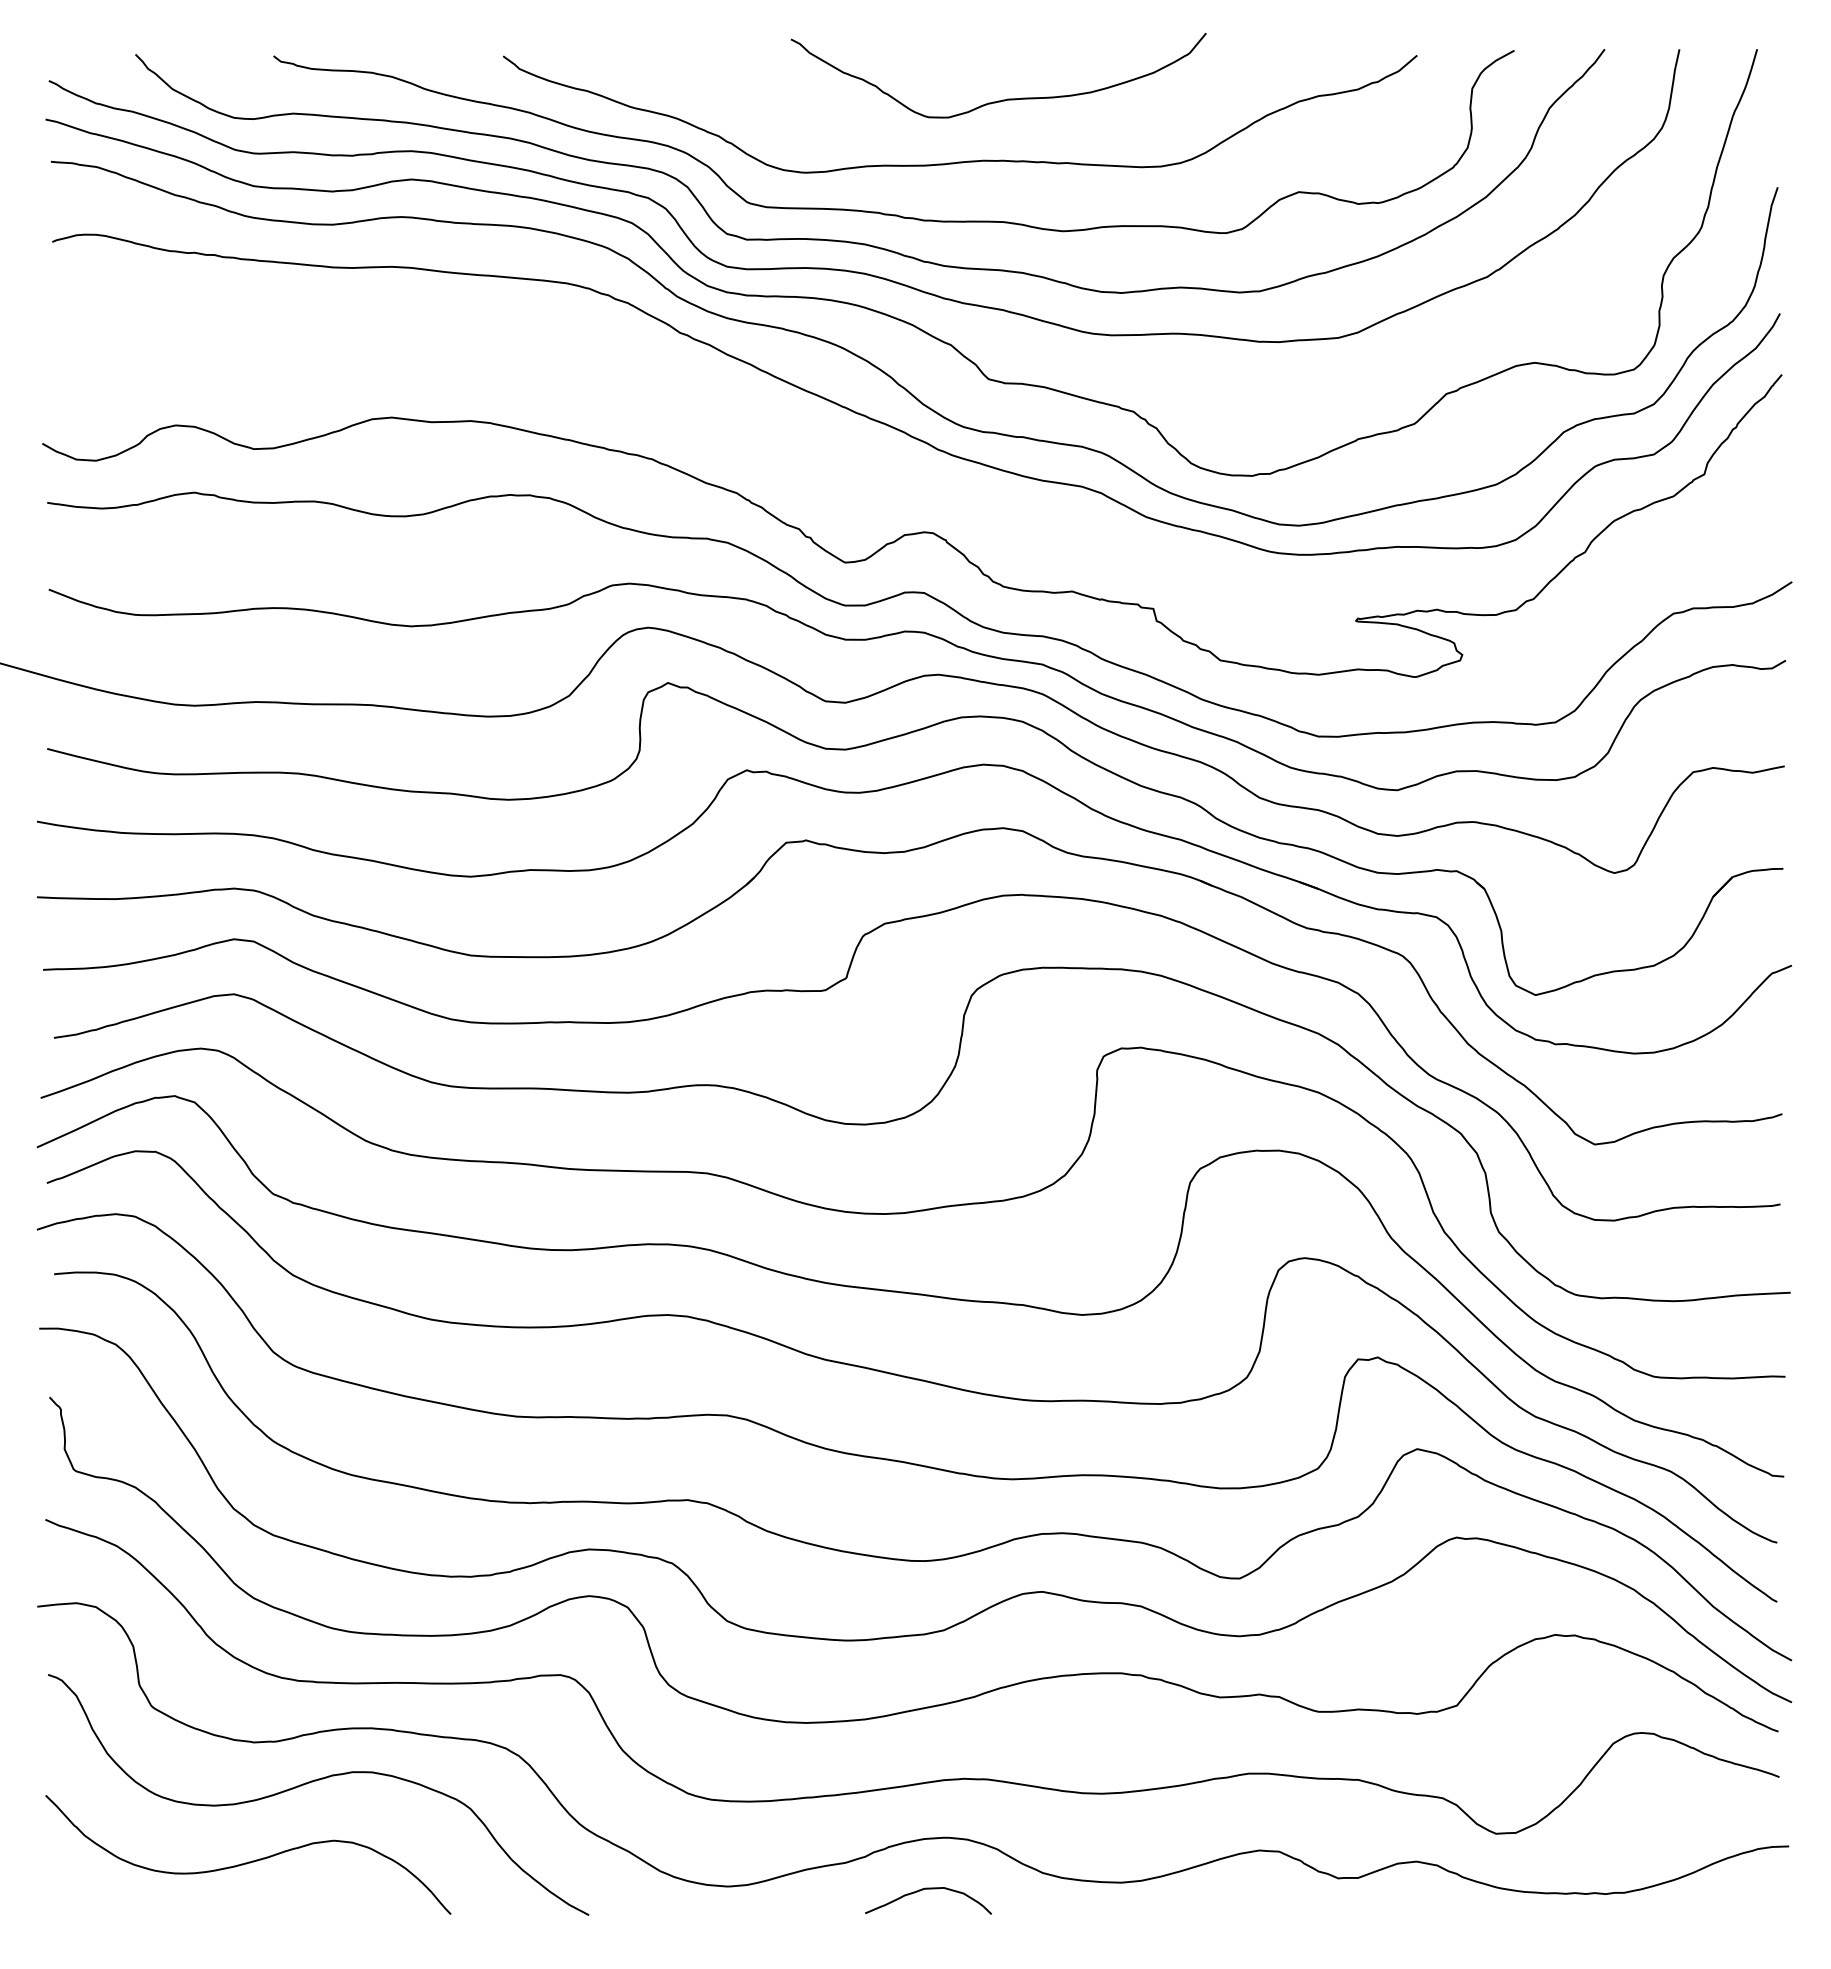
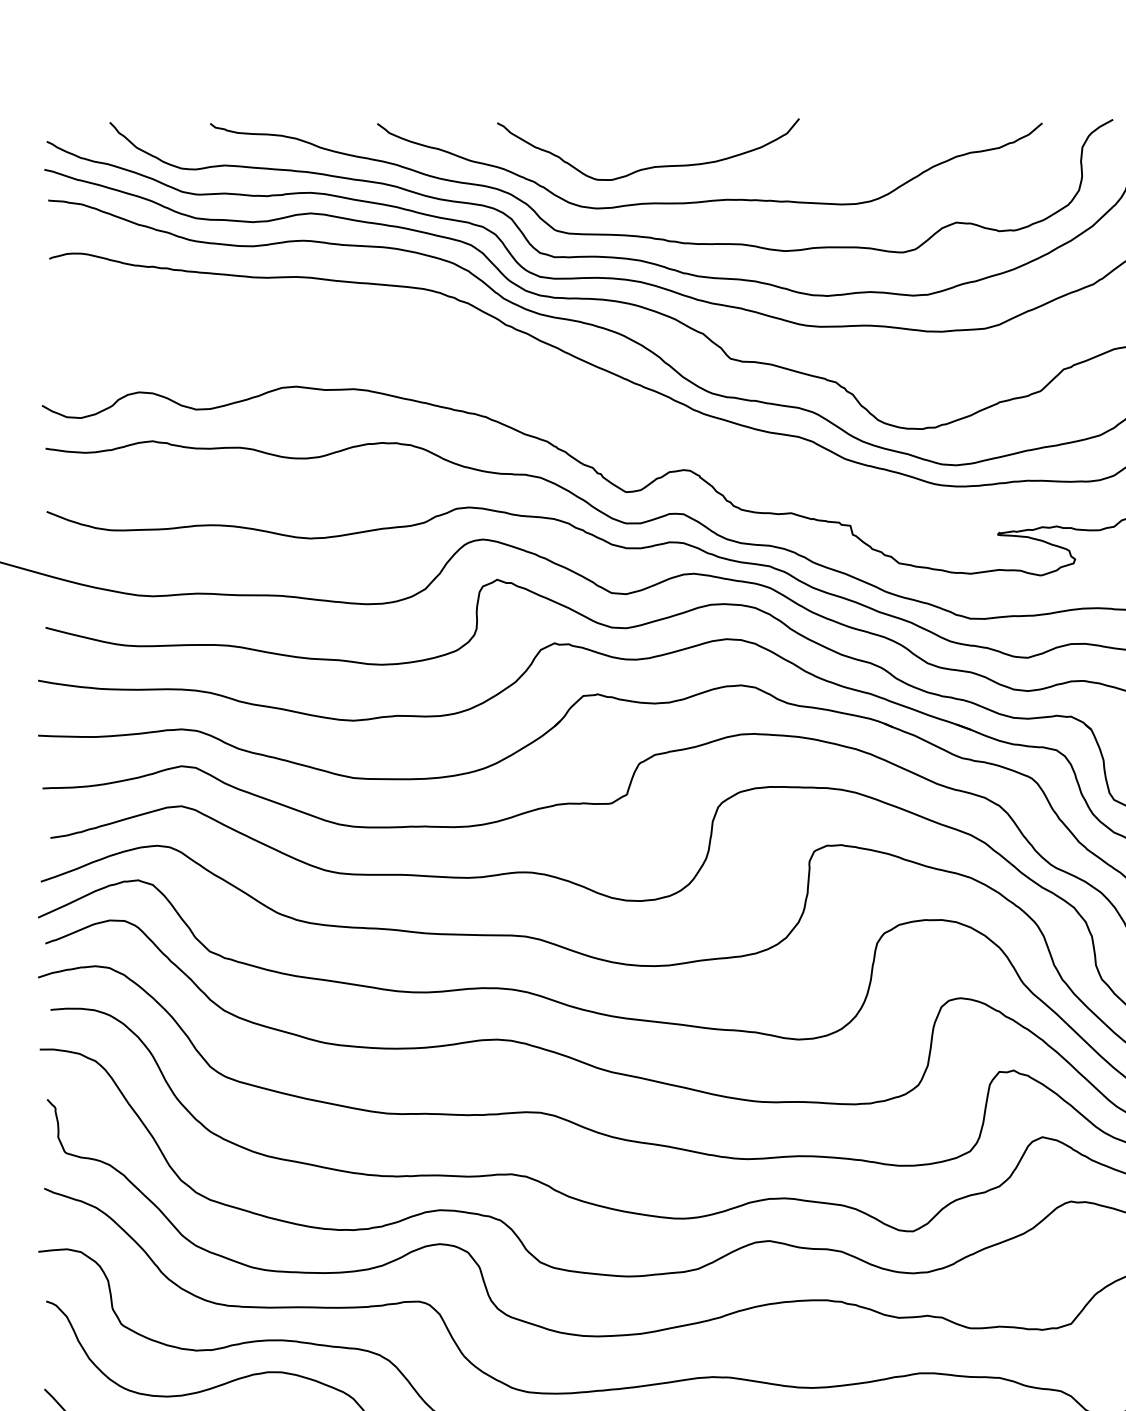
curve: (1002, 99) -> (651, 166), moved

